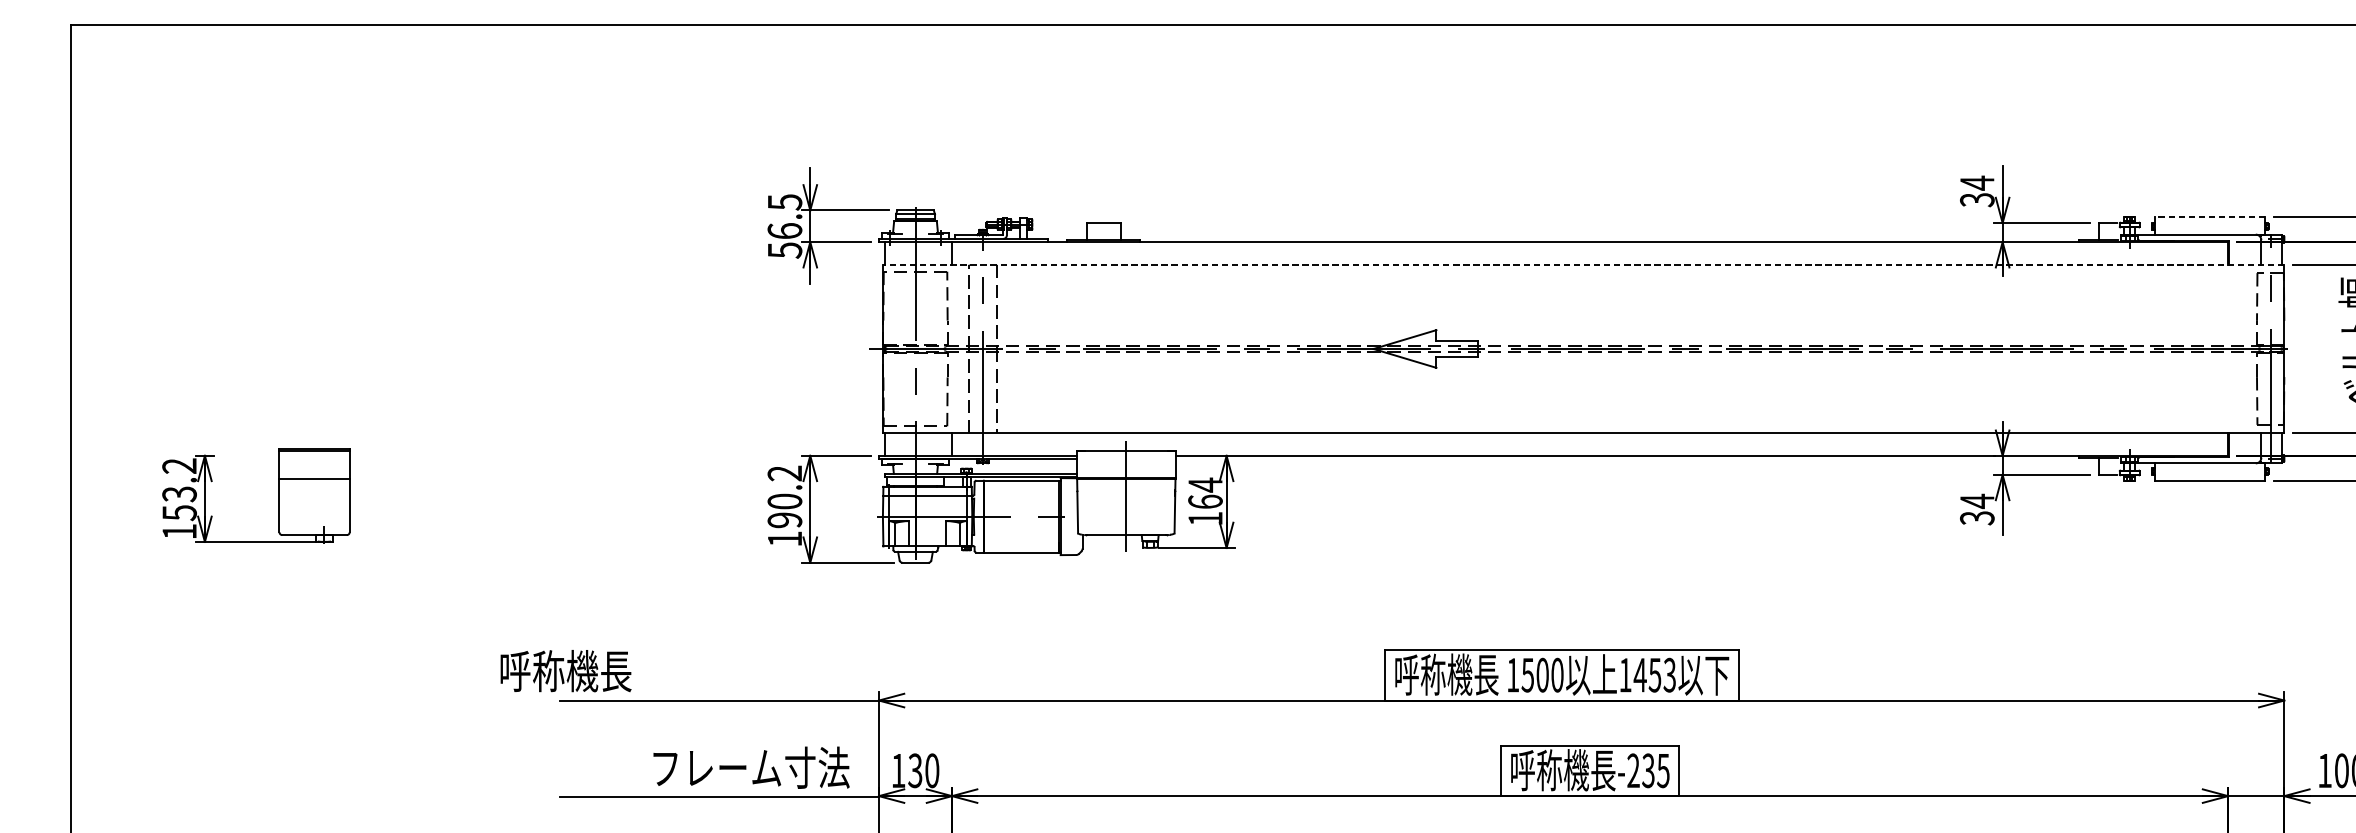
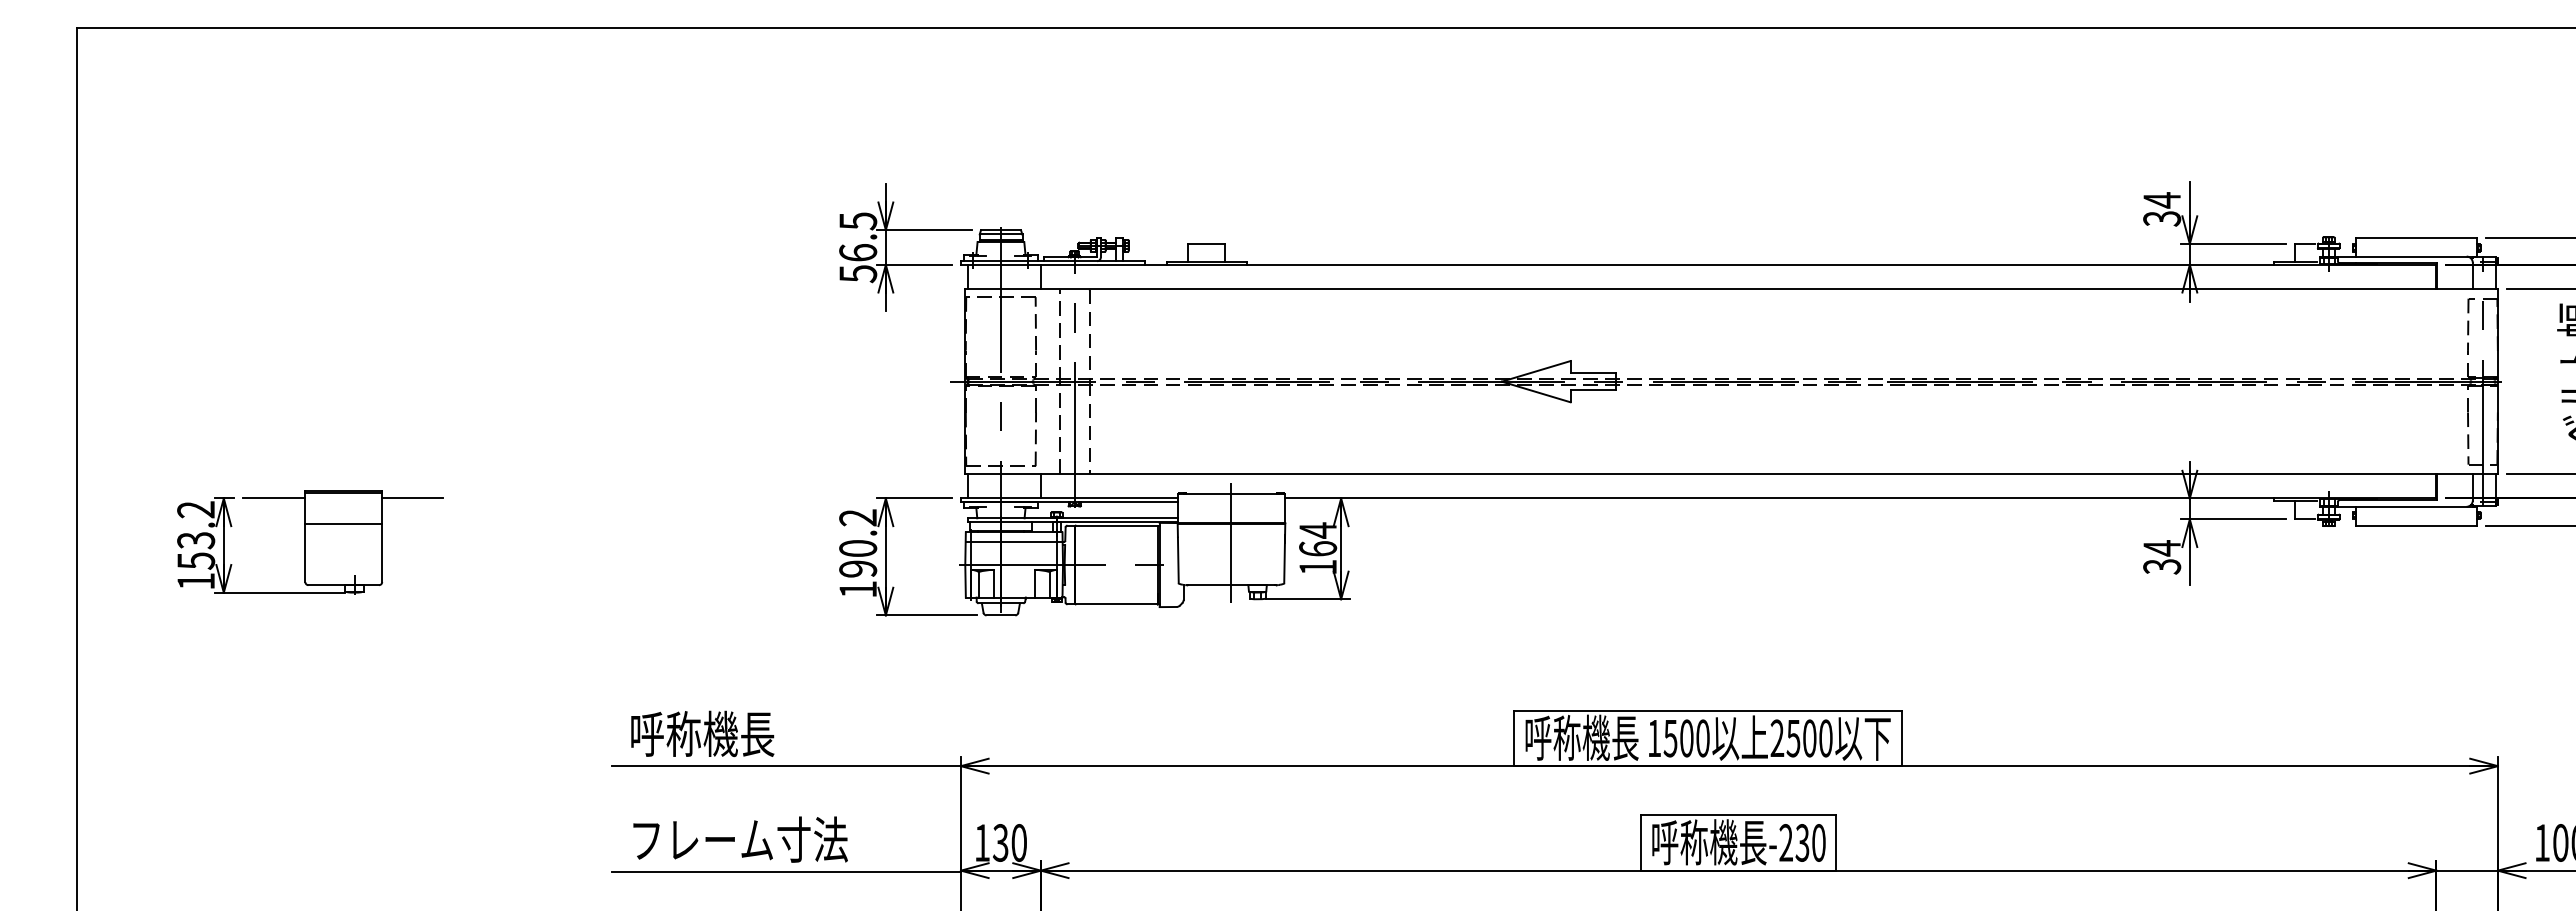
line: (2209, 217) -> (2416, 237), dashed -> solid
line: (1582, 264) -> (1730, 289), dashed -> solid
line: (251, 455) -> (274, 498), added
line: (377, 455) -> (412, 498), added
text: (565, 670) -> (702, 733), moved
text: (1647, 675) -> (1801, 738), 1453 -> 2500
text: (751, 767) -> (740, 839), moved
text: (1663, 770) -> (1818, 842), -235 -> -230

